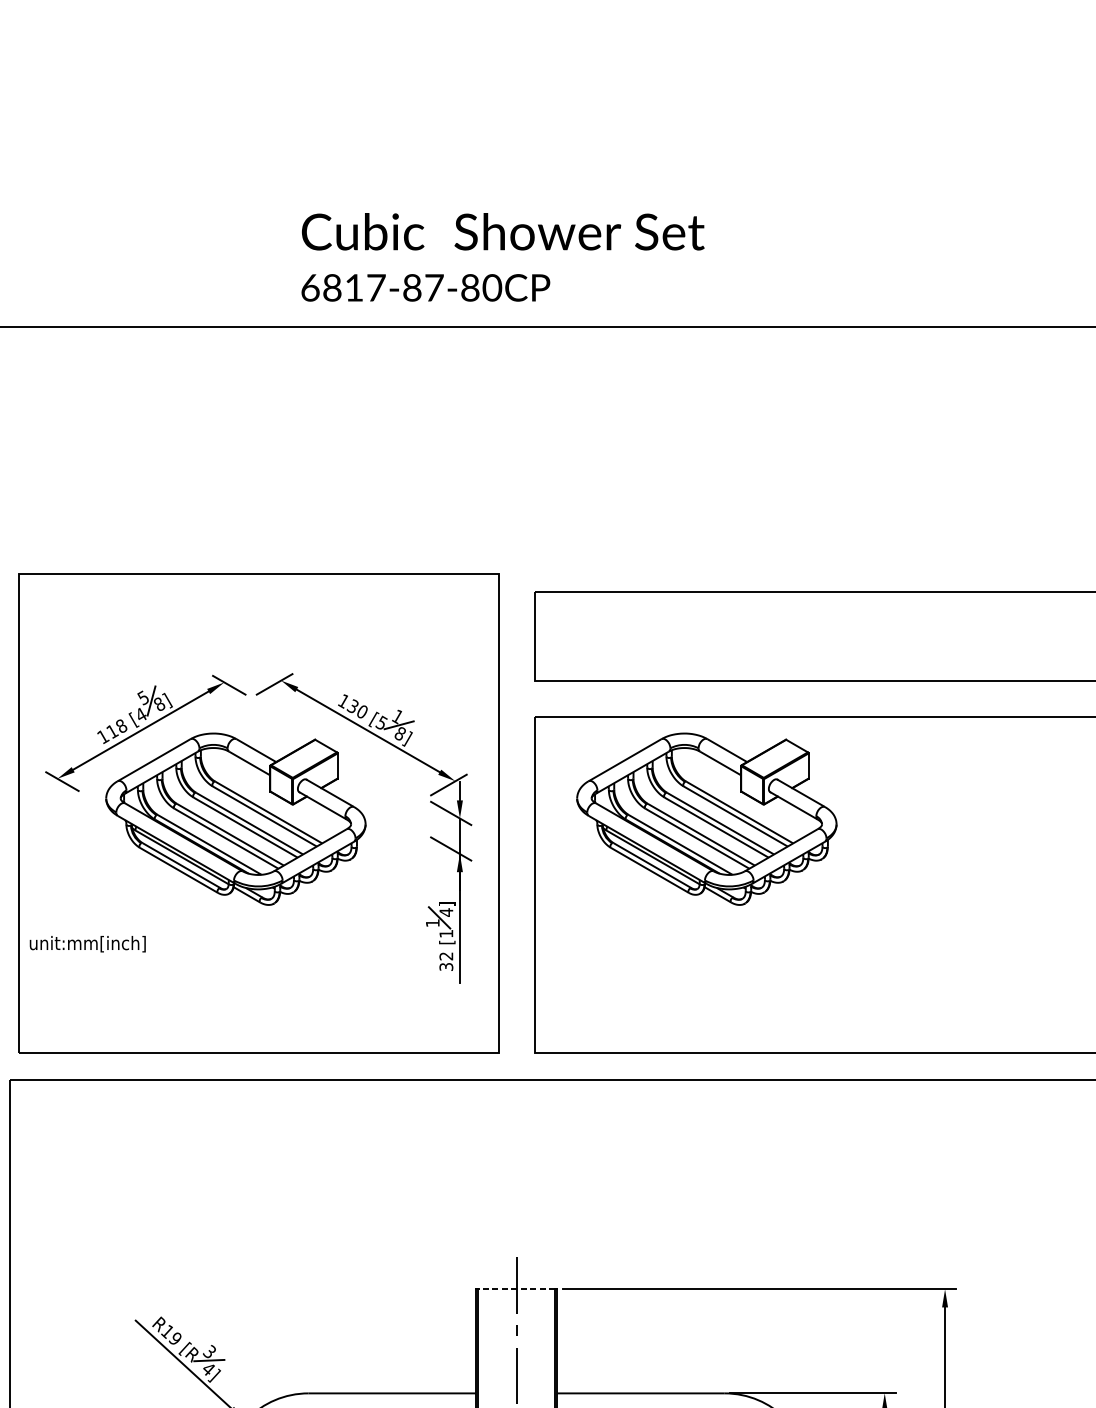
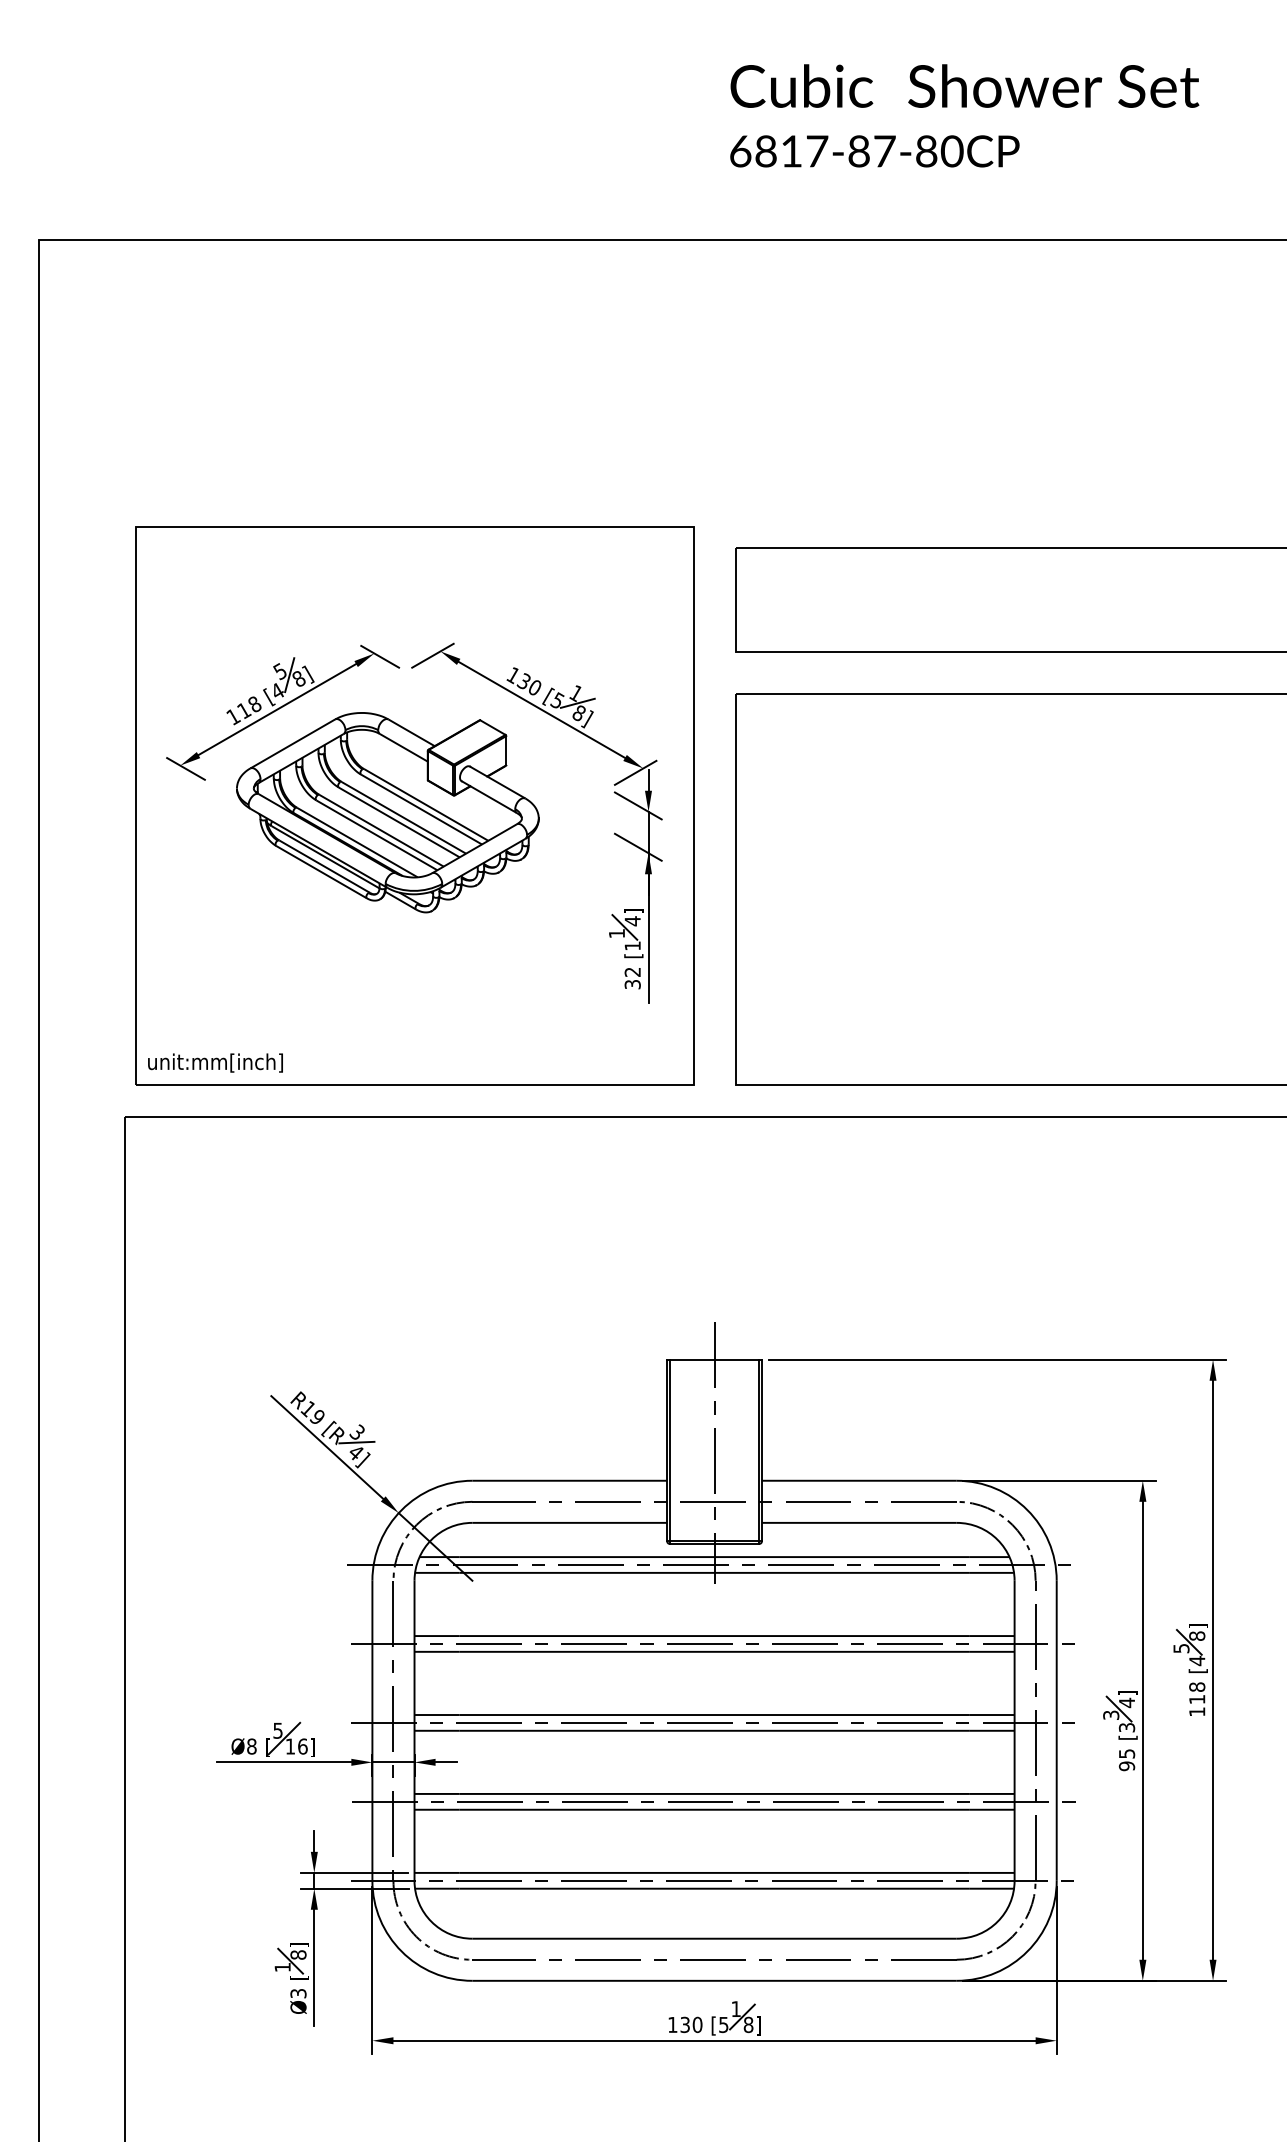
text: (502, 257) -> (964, 115), moved
part: (706, 819) -> (935, 812), removed
text: (87, 943) -> (215, 1062), moved
line: (516, 1289) -> (714, 1359), dashed -> solid

